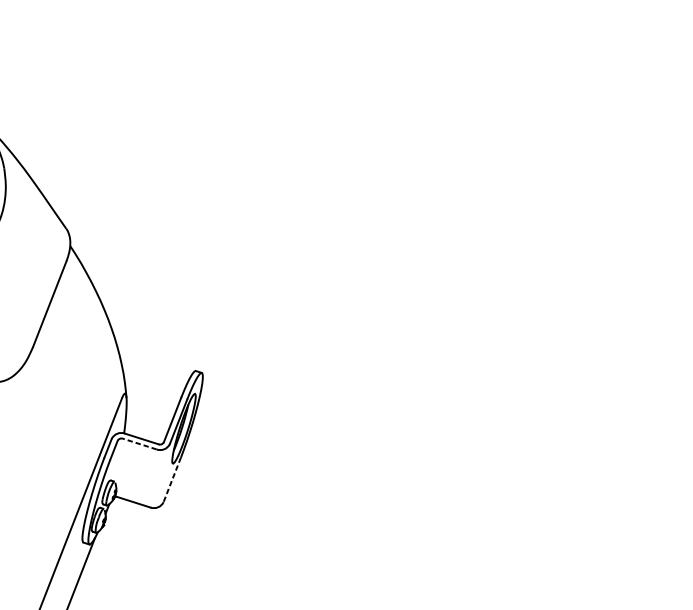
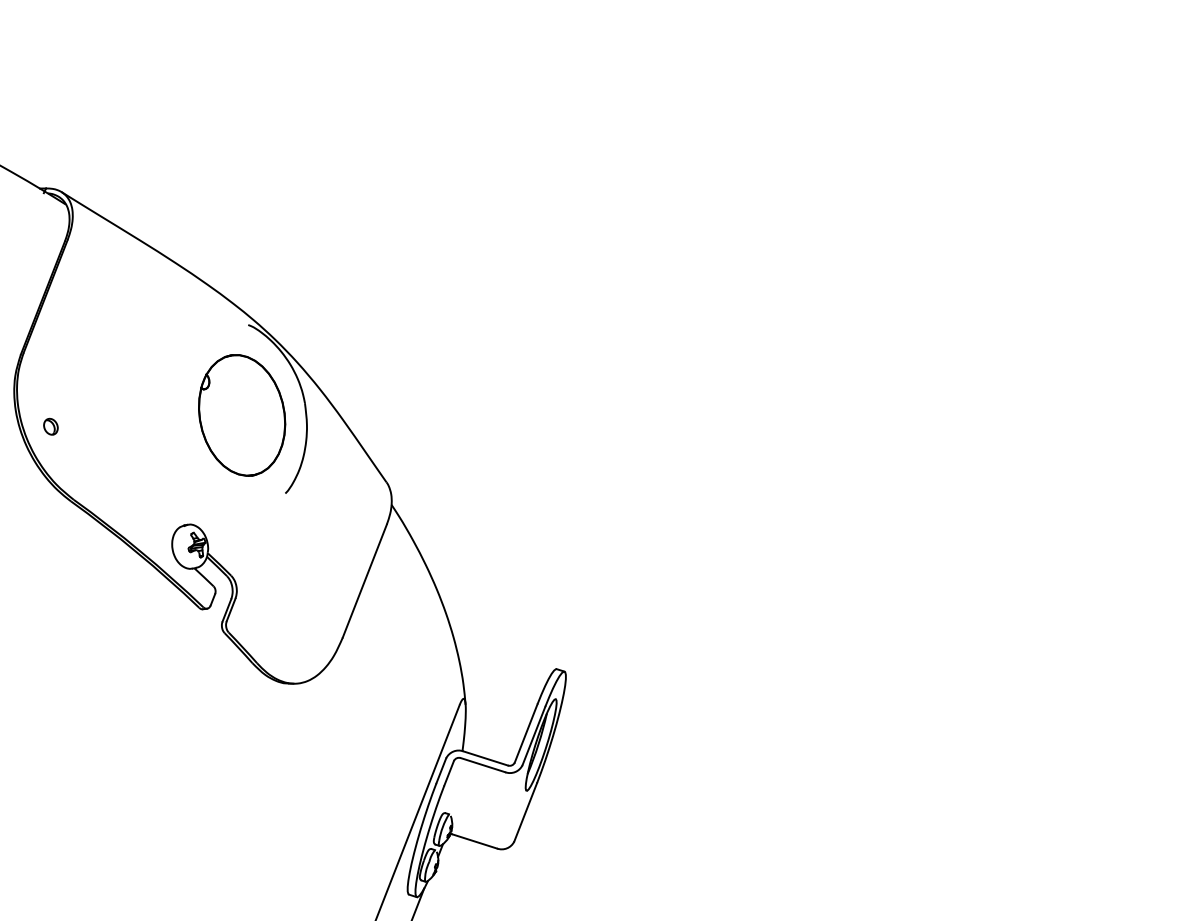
line: (139, 444) -> (482, 765), dashed -> solid
line: (172, 480) -> (525, 812), dashed -> solid

